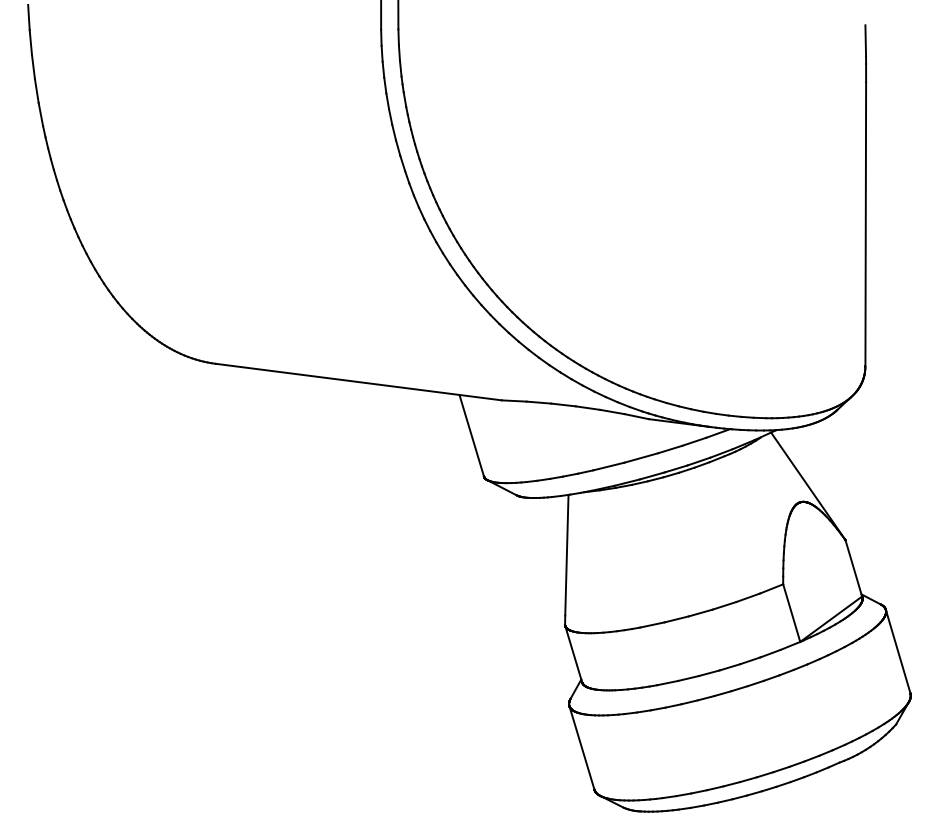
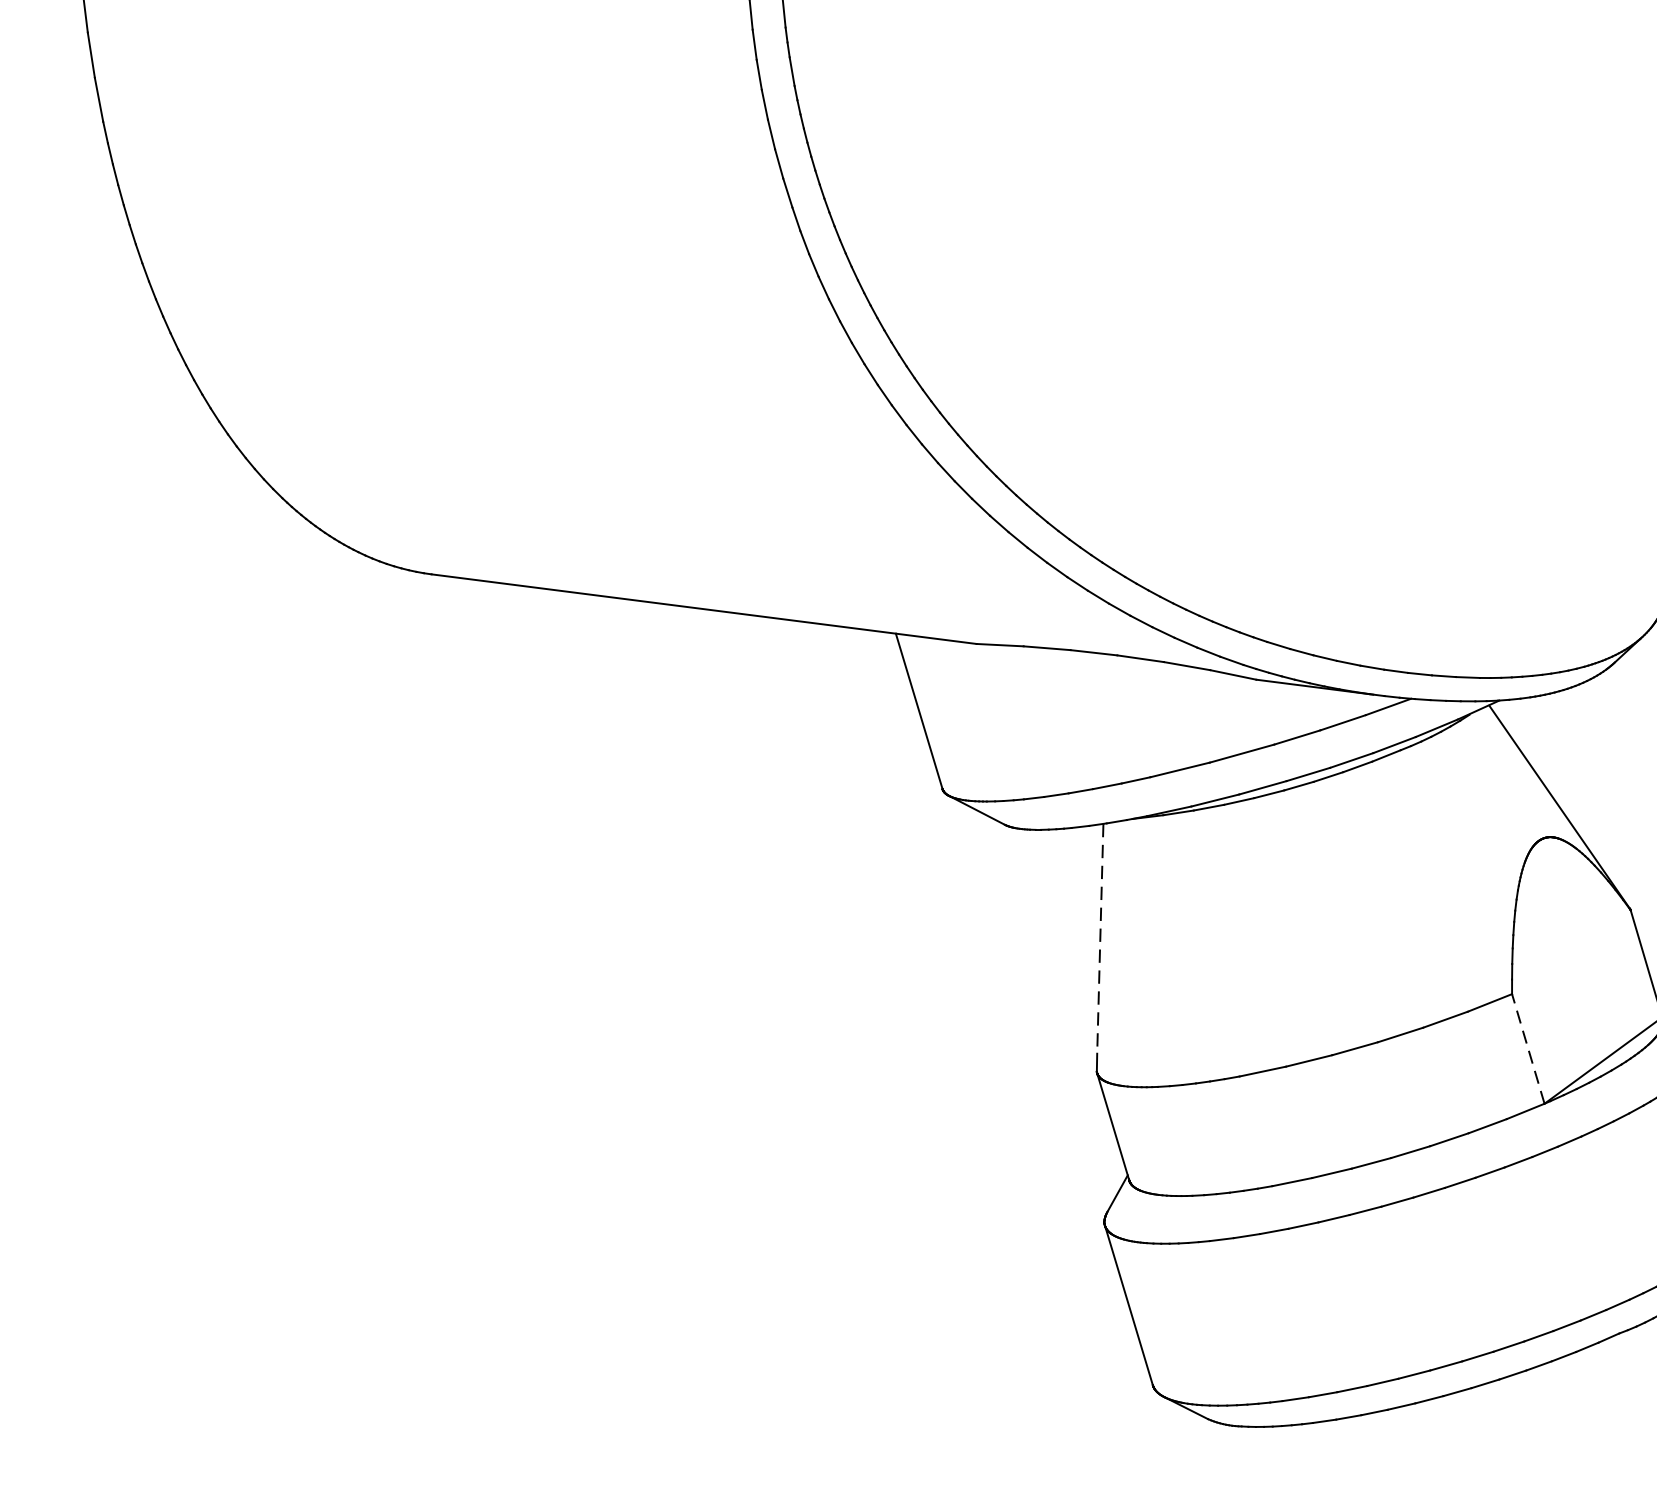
line: (566, 555) -> (1099, 939), solid -> dashed
line: (791, 612) -> (1527, 1047), solid -> dashed

